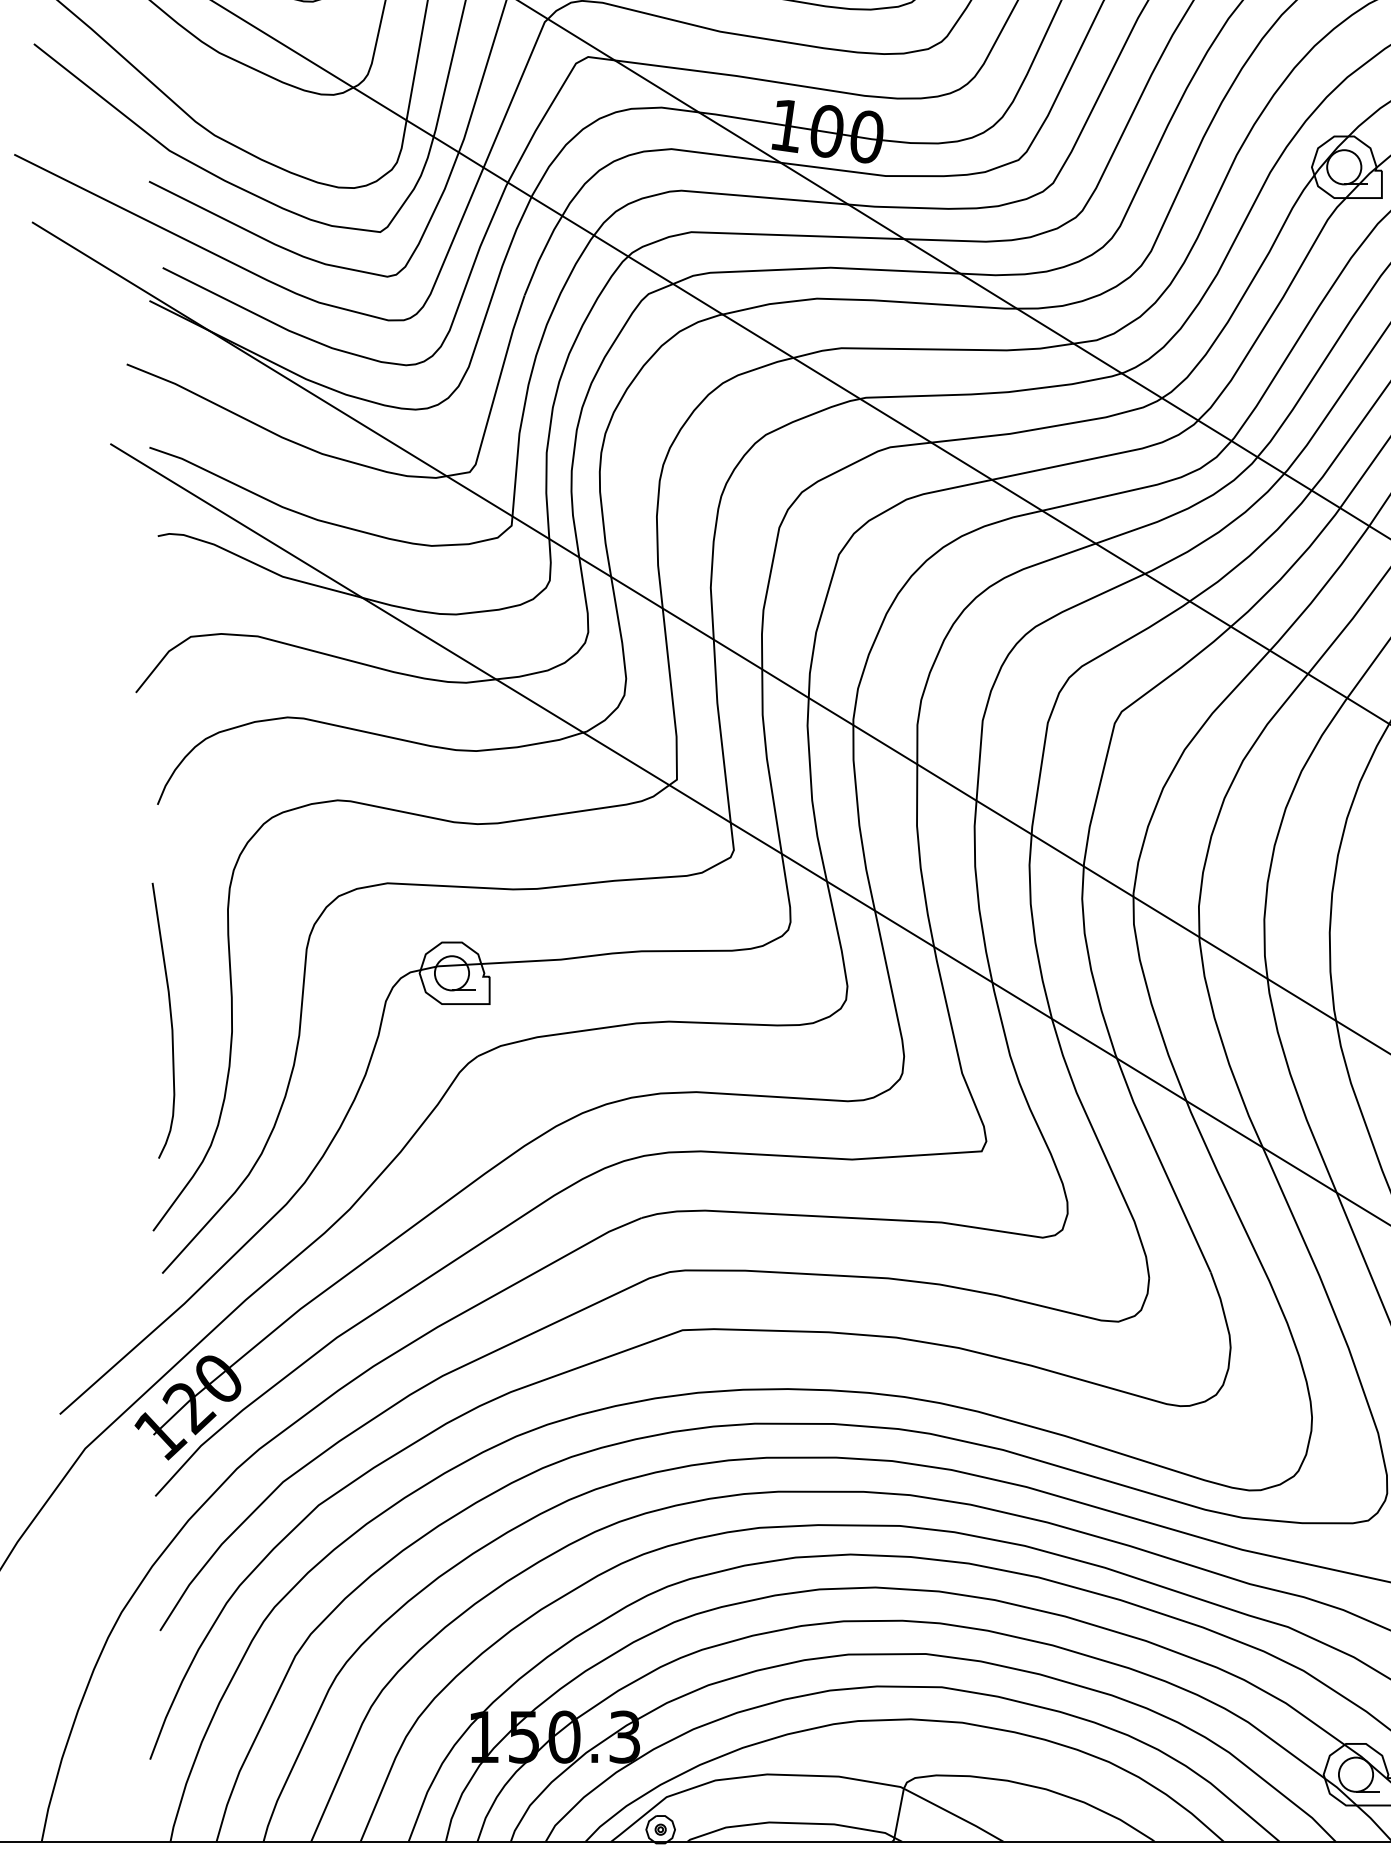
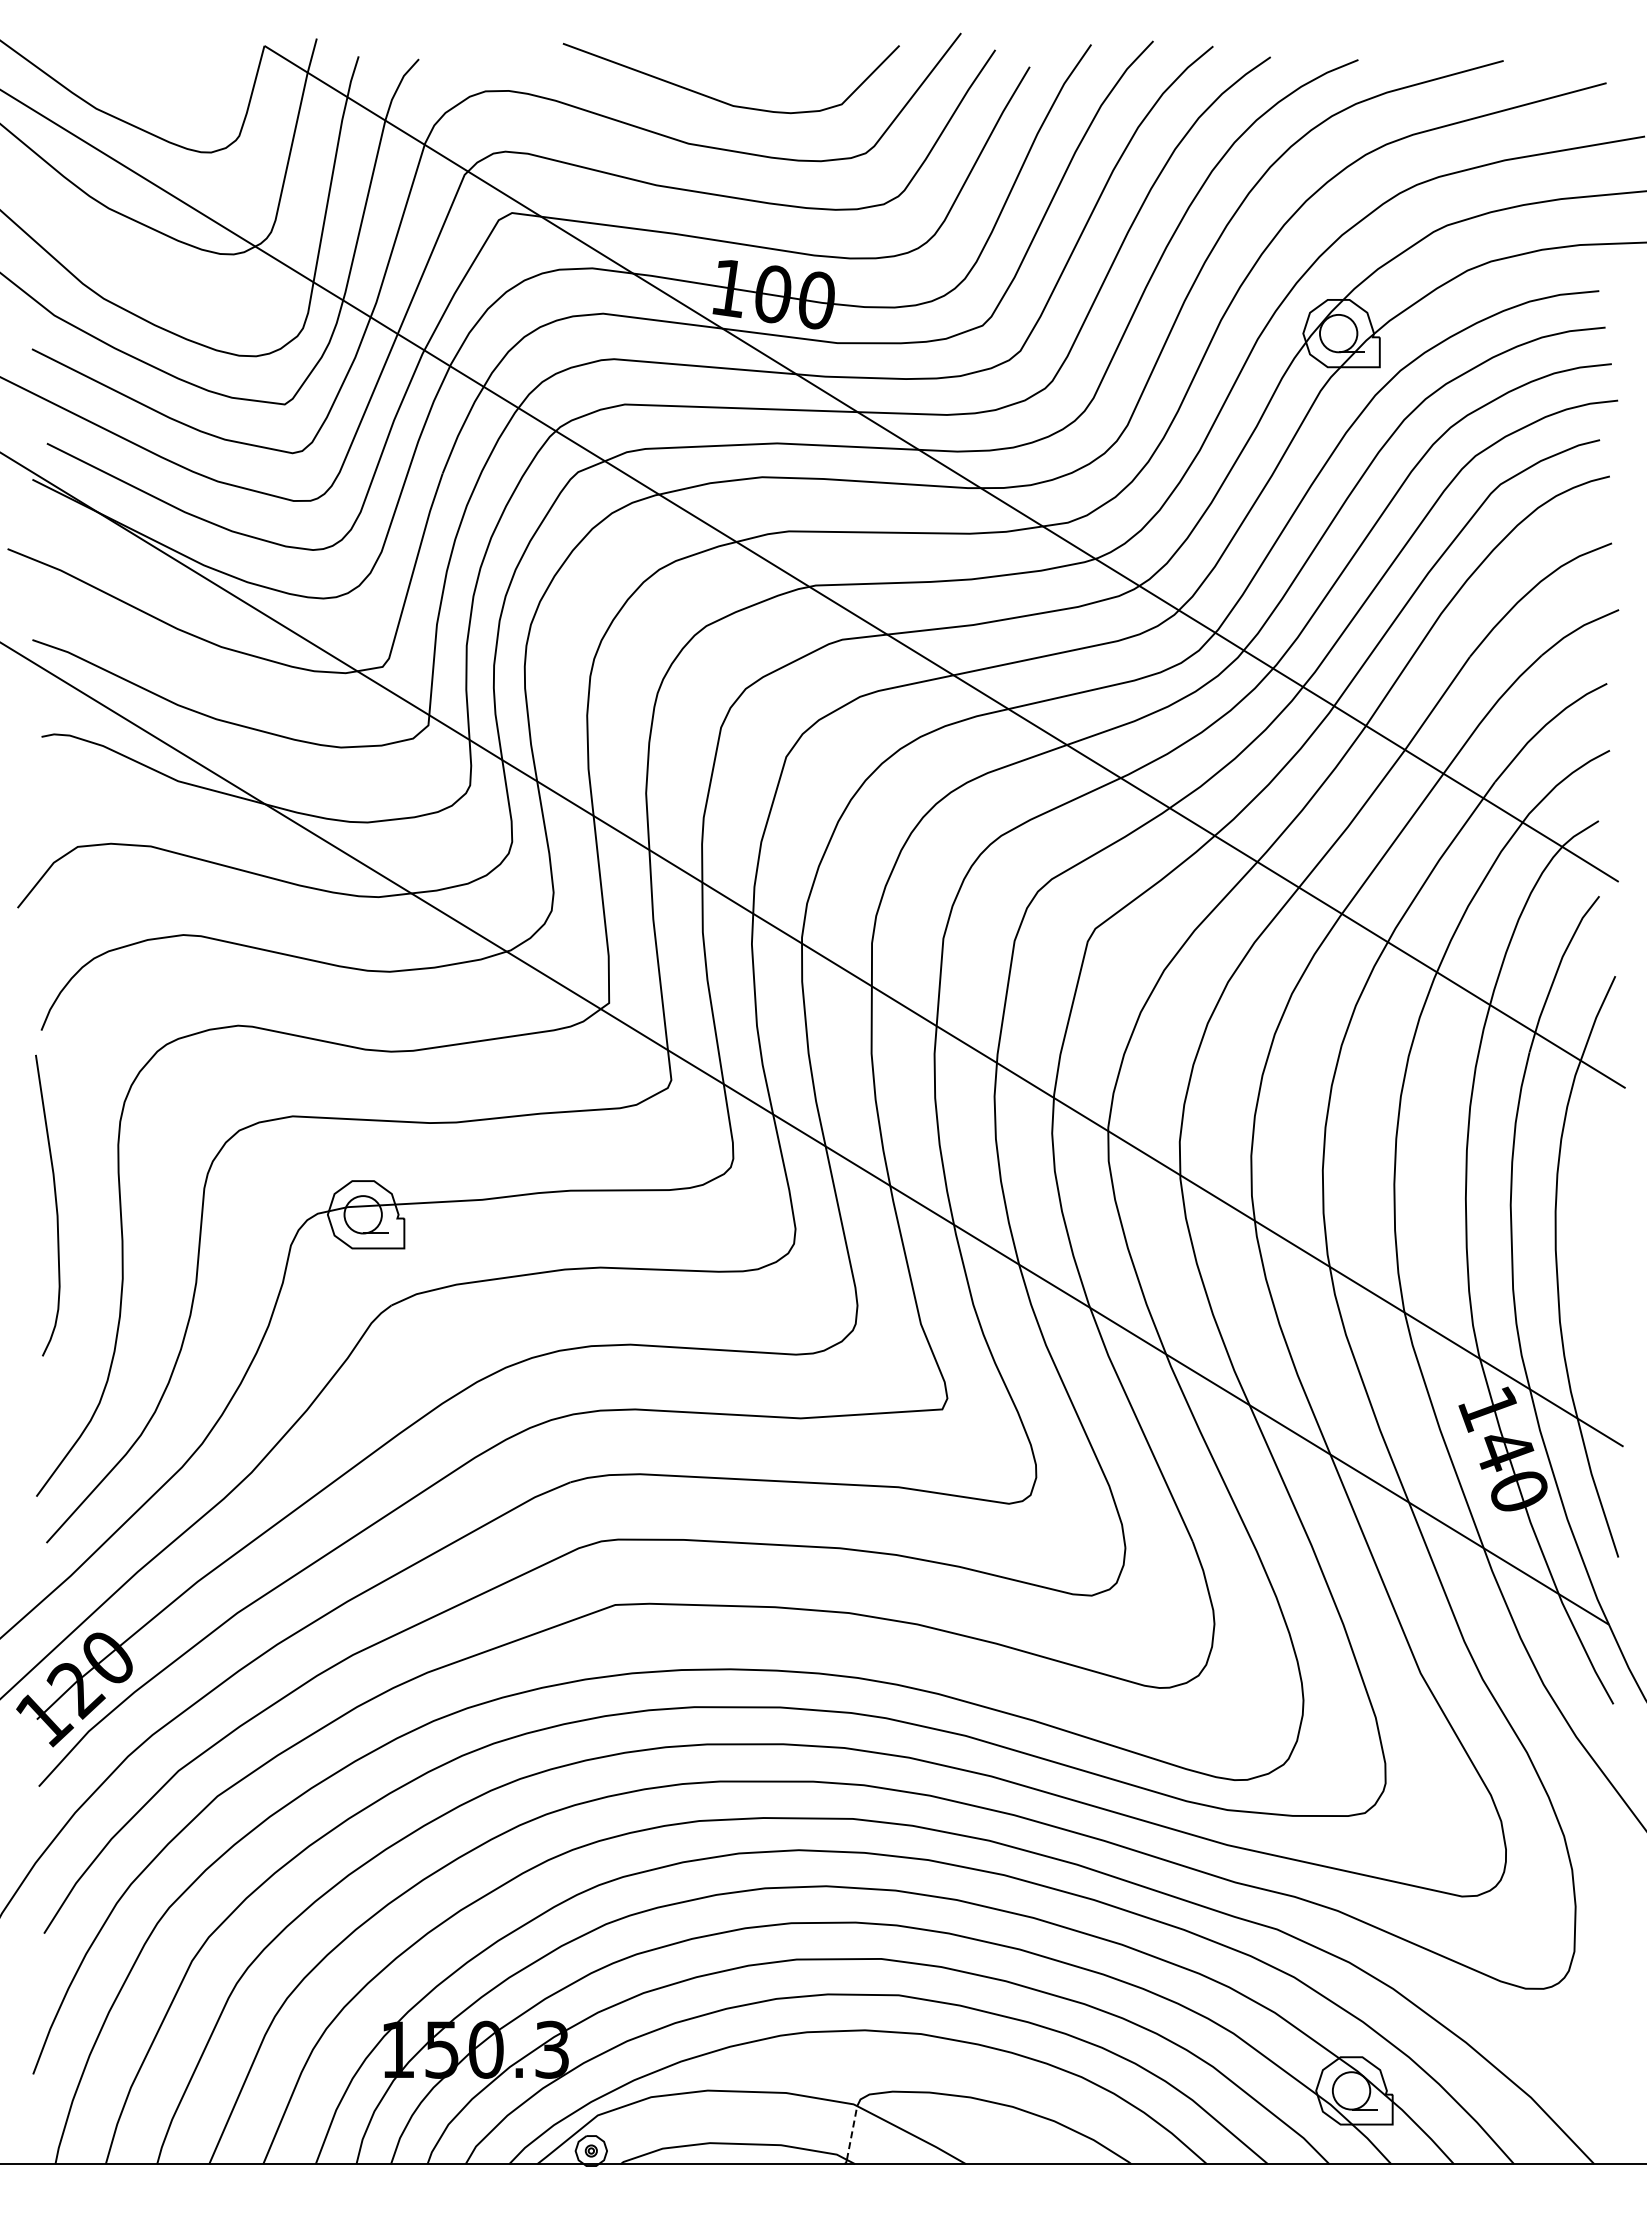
curve: (170, 1020) -> (55, 1205), moved
line: (899, 1812) -> (852, 2132), solid -> dashed

